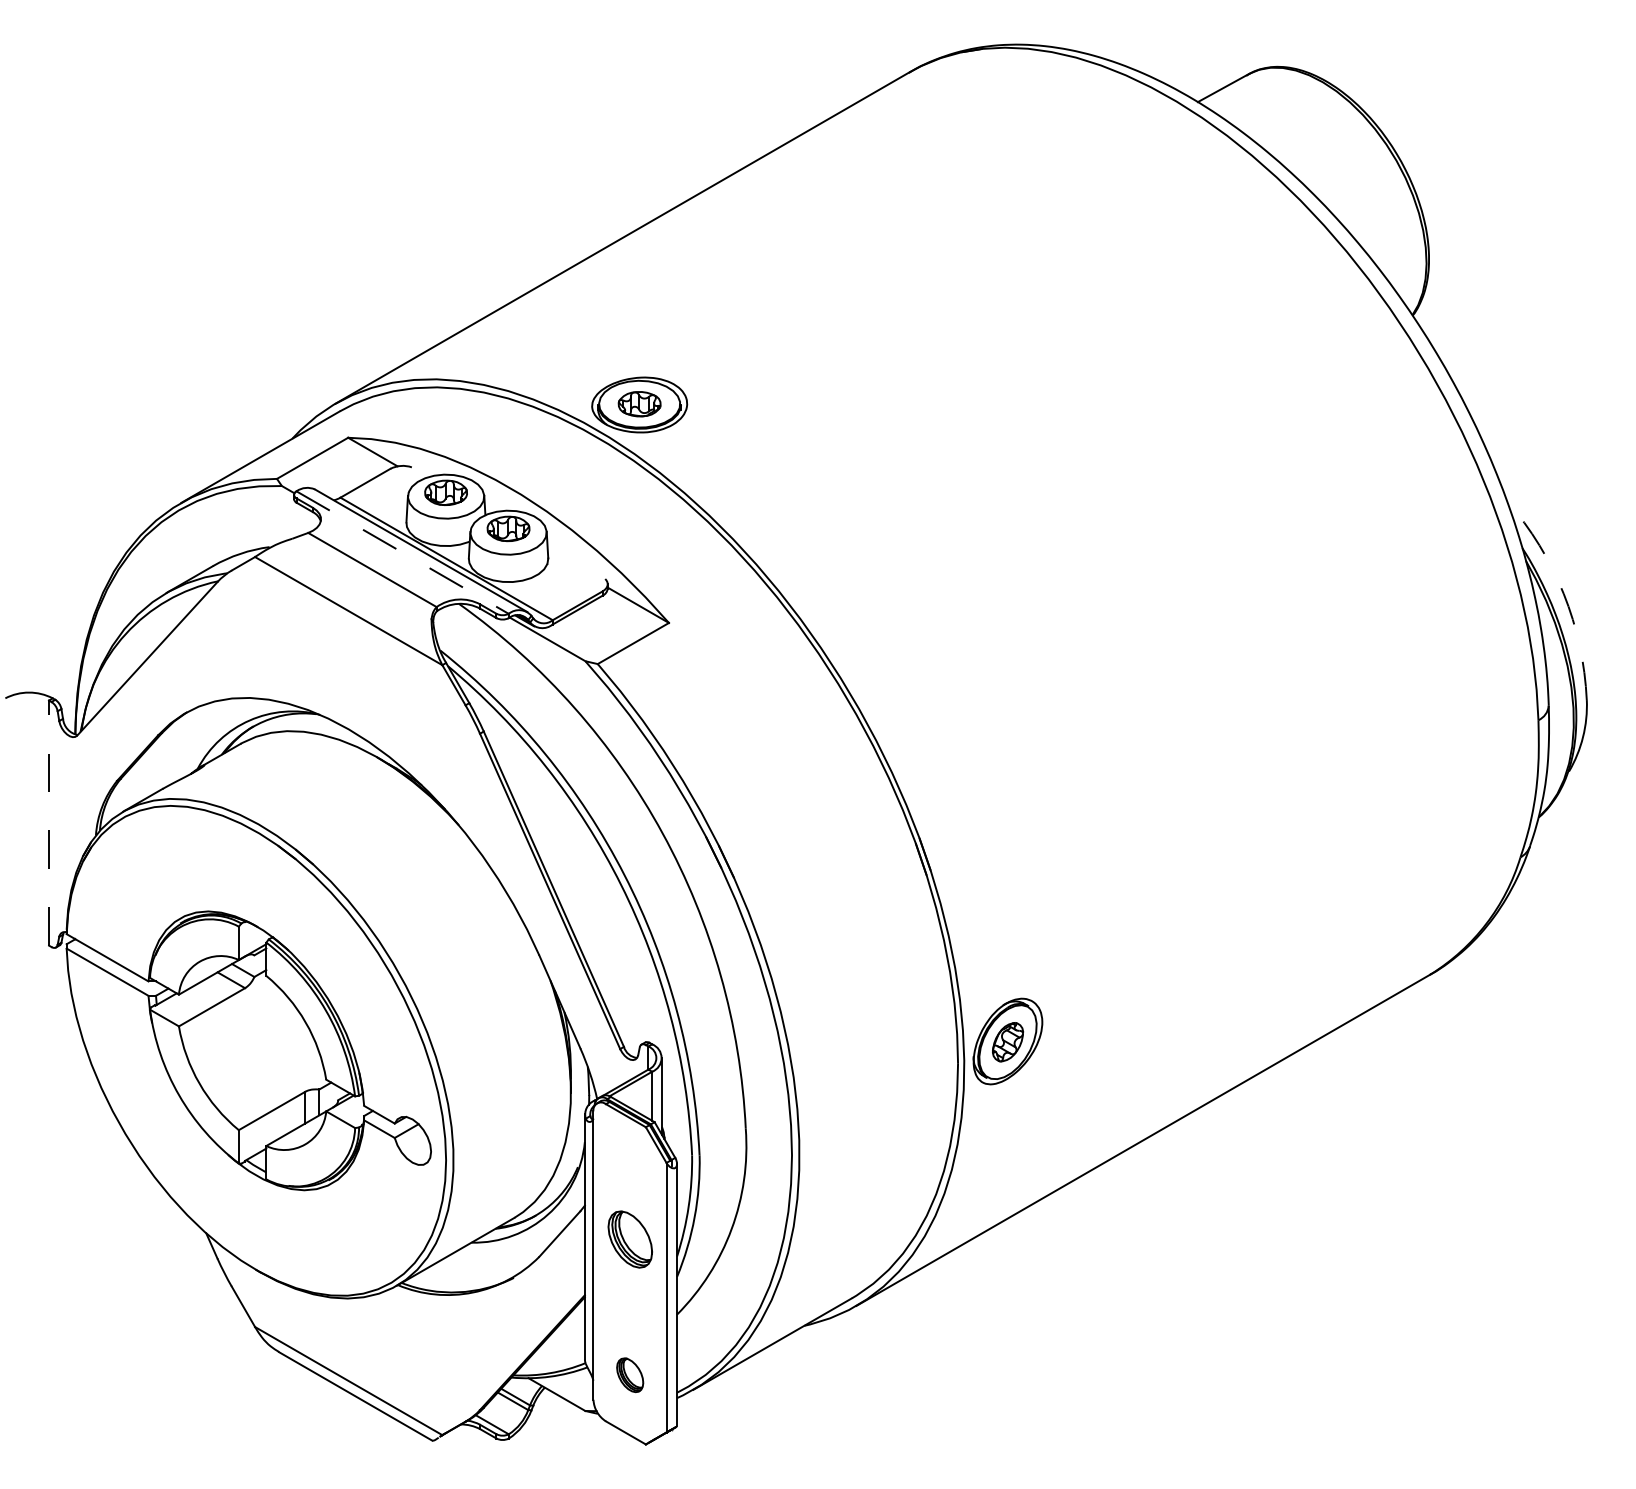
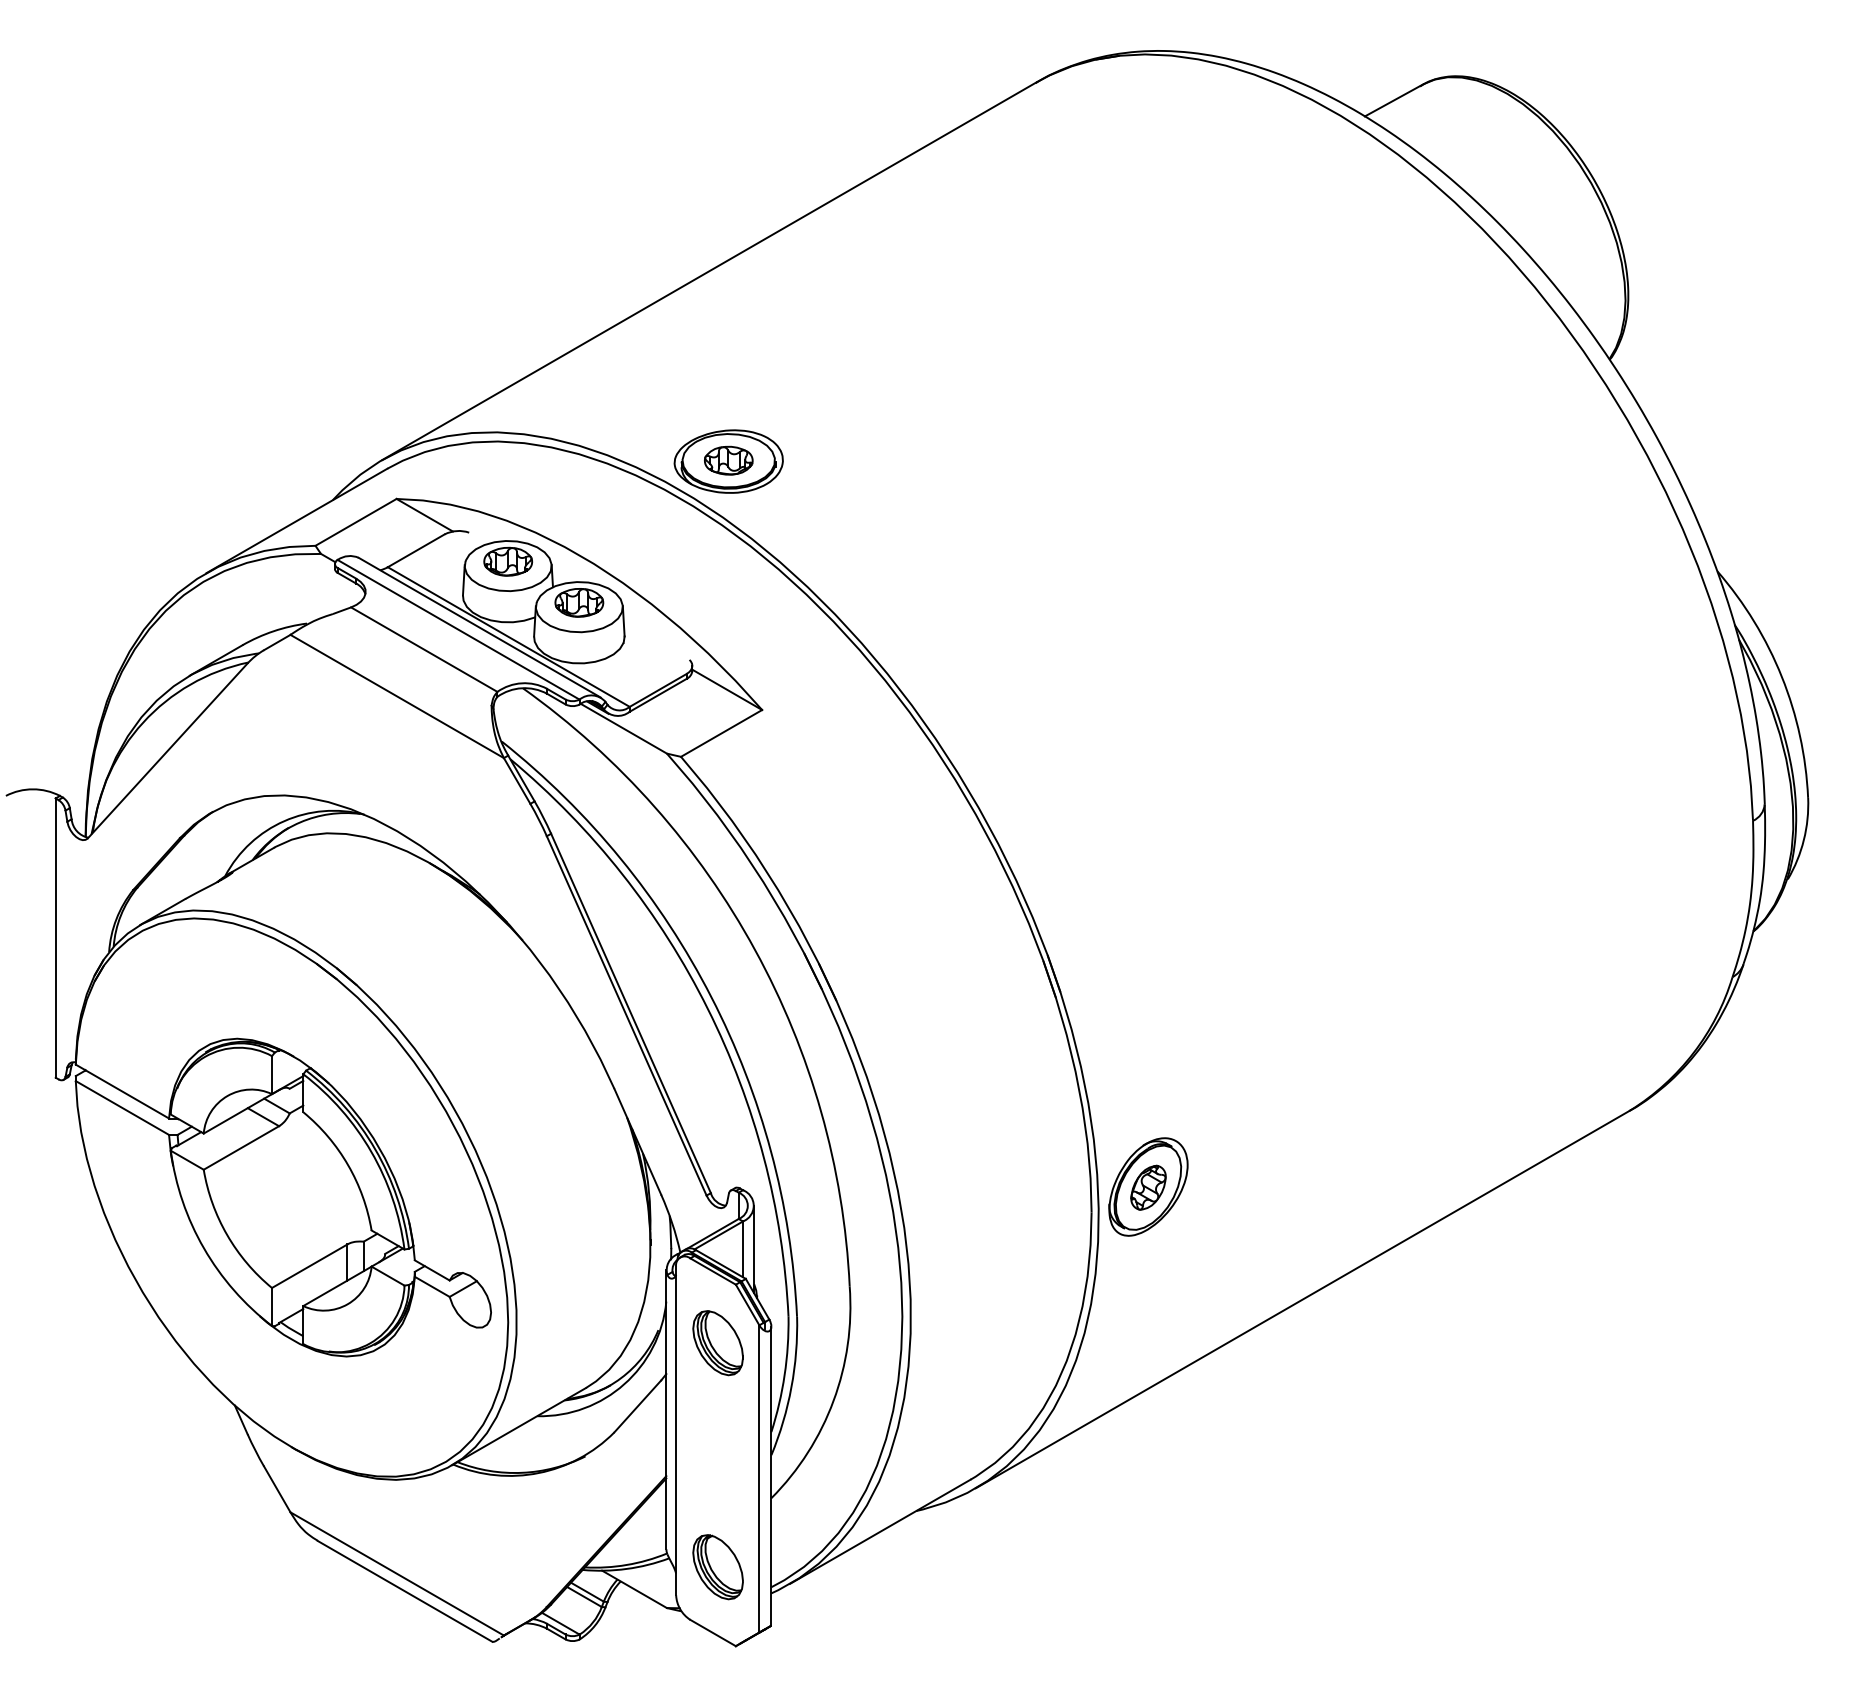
line: (402, 552) -> (458, 629), dashed -> solid
arc: (1563, 593) -> (1781, 676), dashed -> solid
line: (49, 823) -> (56, 938), dashed -> solid
part: (629, 1239) -> (717, 1343), moved
part: (629, 1375) -> (717, 1567), size x1.67

